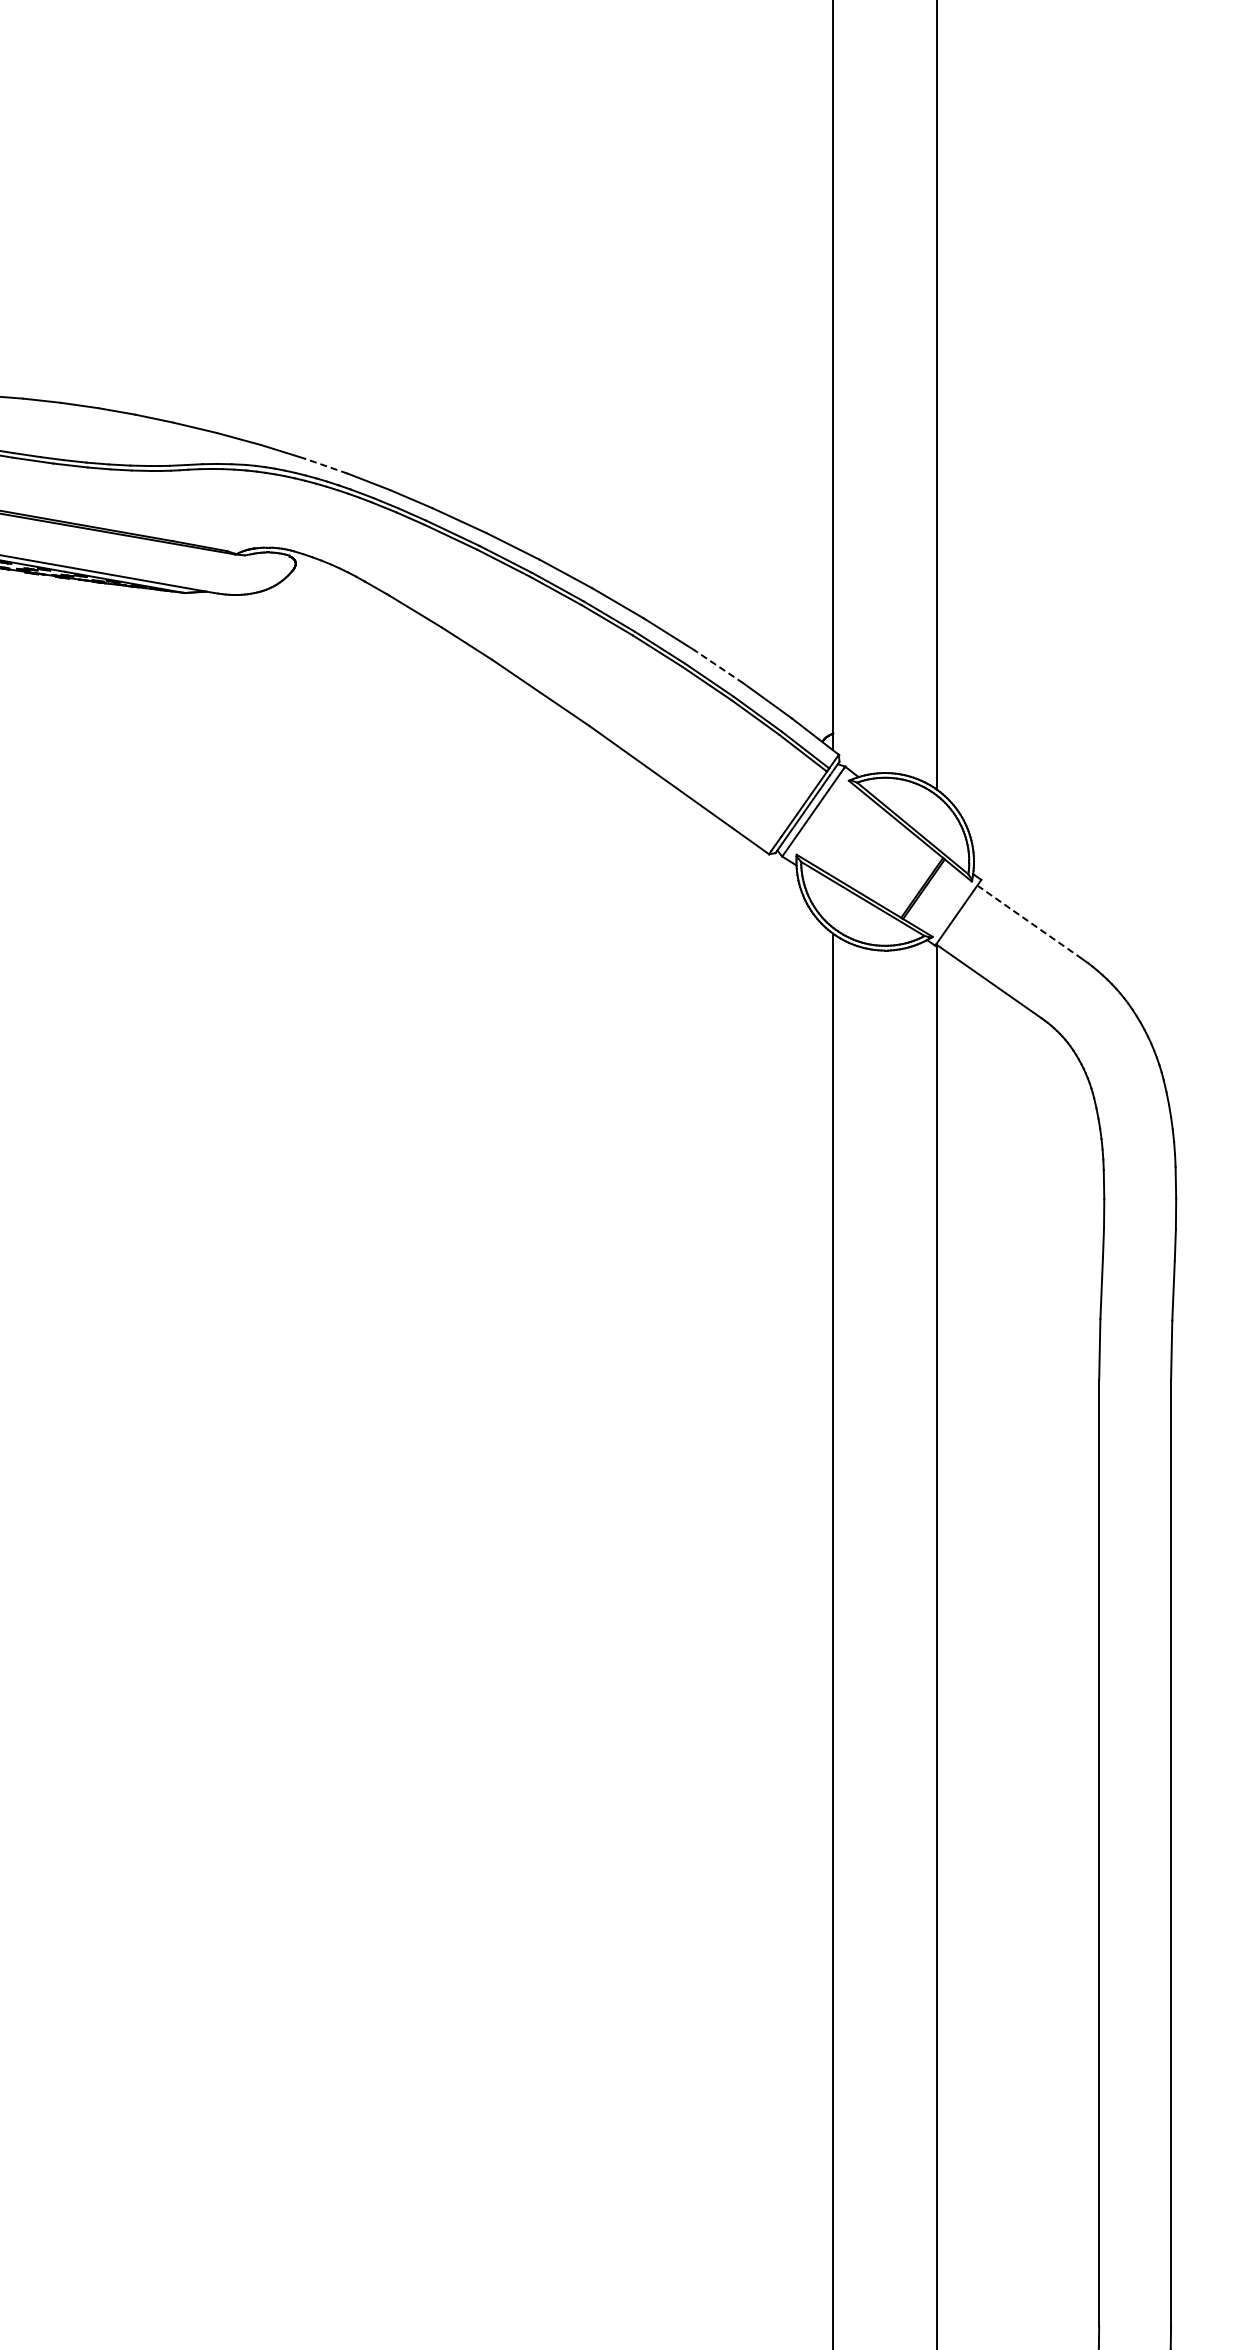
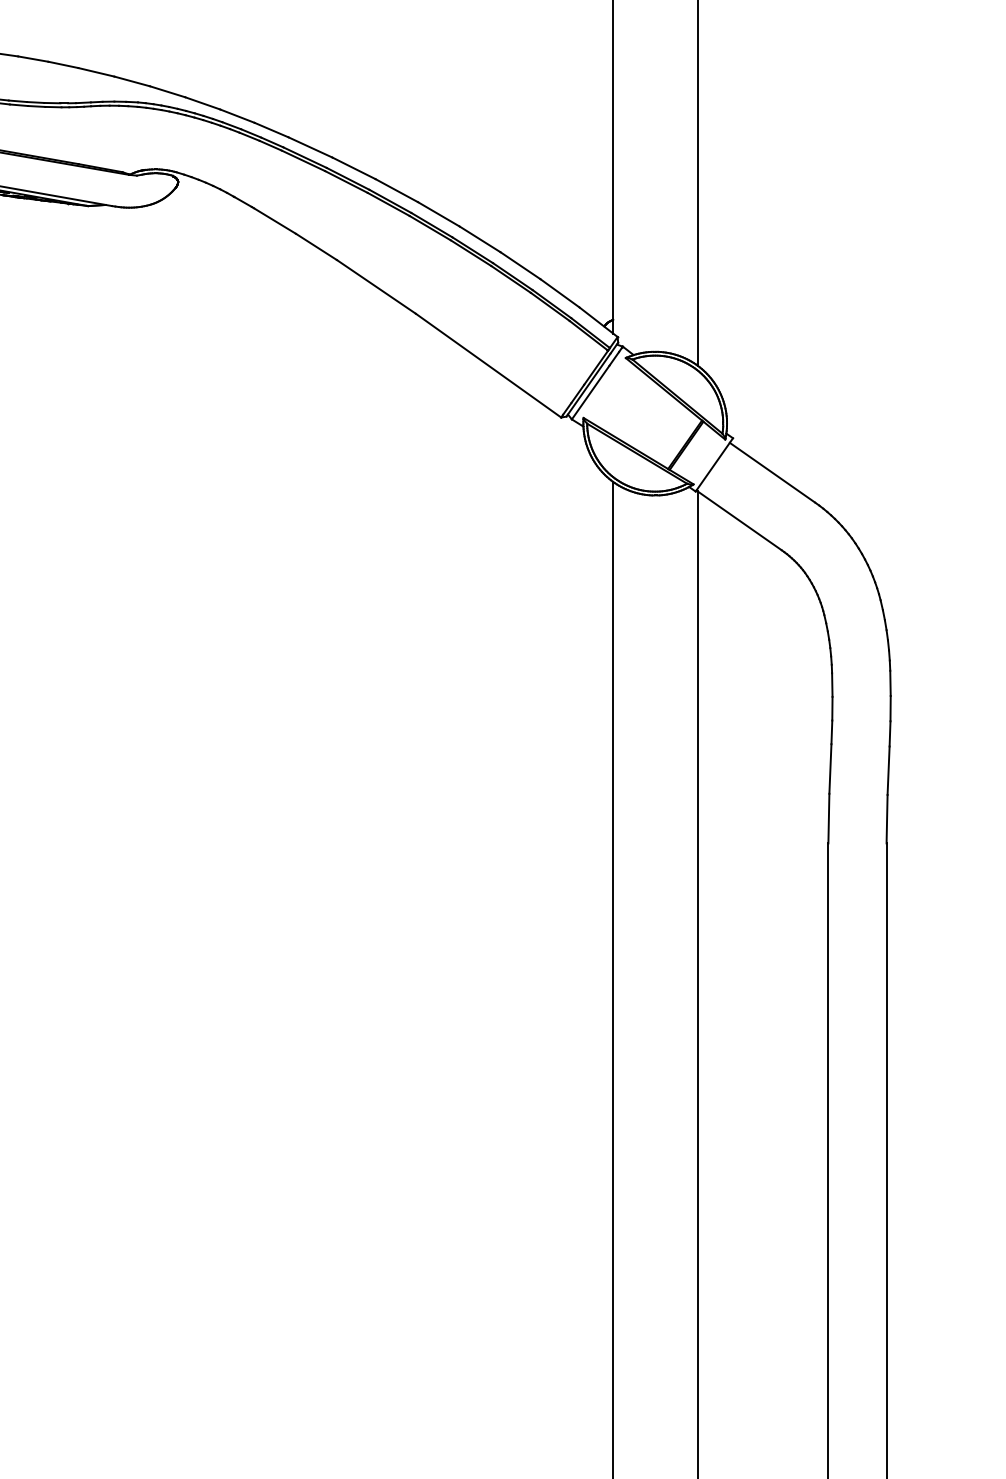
line: (326, 466) -> (202, 103), dashed -> solid
line: (718, 666) -> (520, 265), dashed -> solid
line: (1030, 922) -> (772, 472), dashed -> solid

